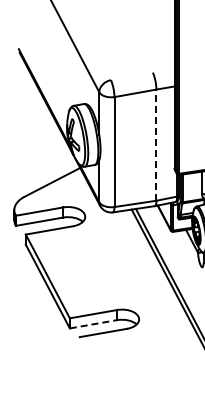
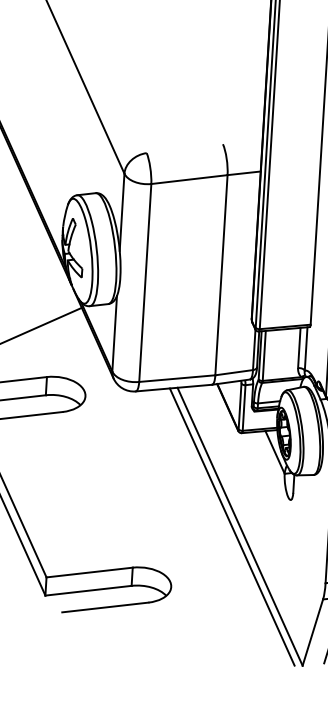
line: (156, 145) -> (221, 275), dashed -> solid
line: (94, 324) -> (90, 591), dashed -> solid

